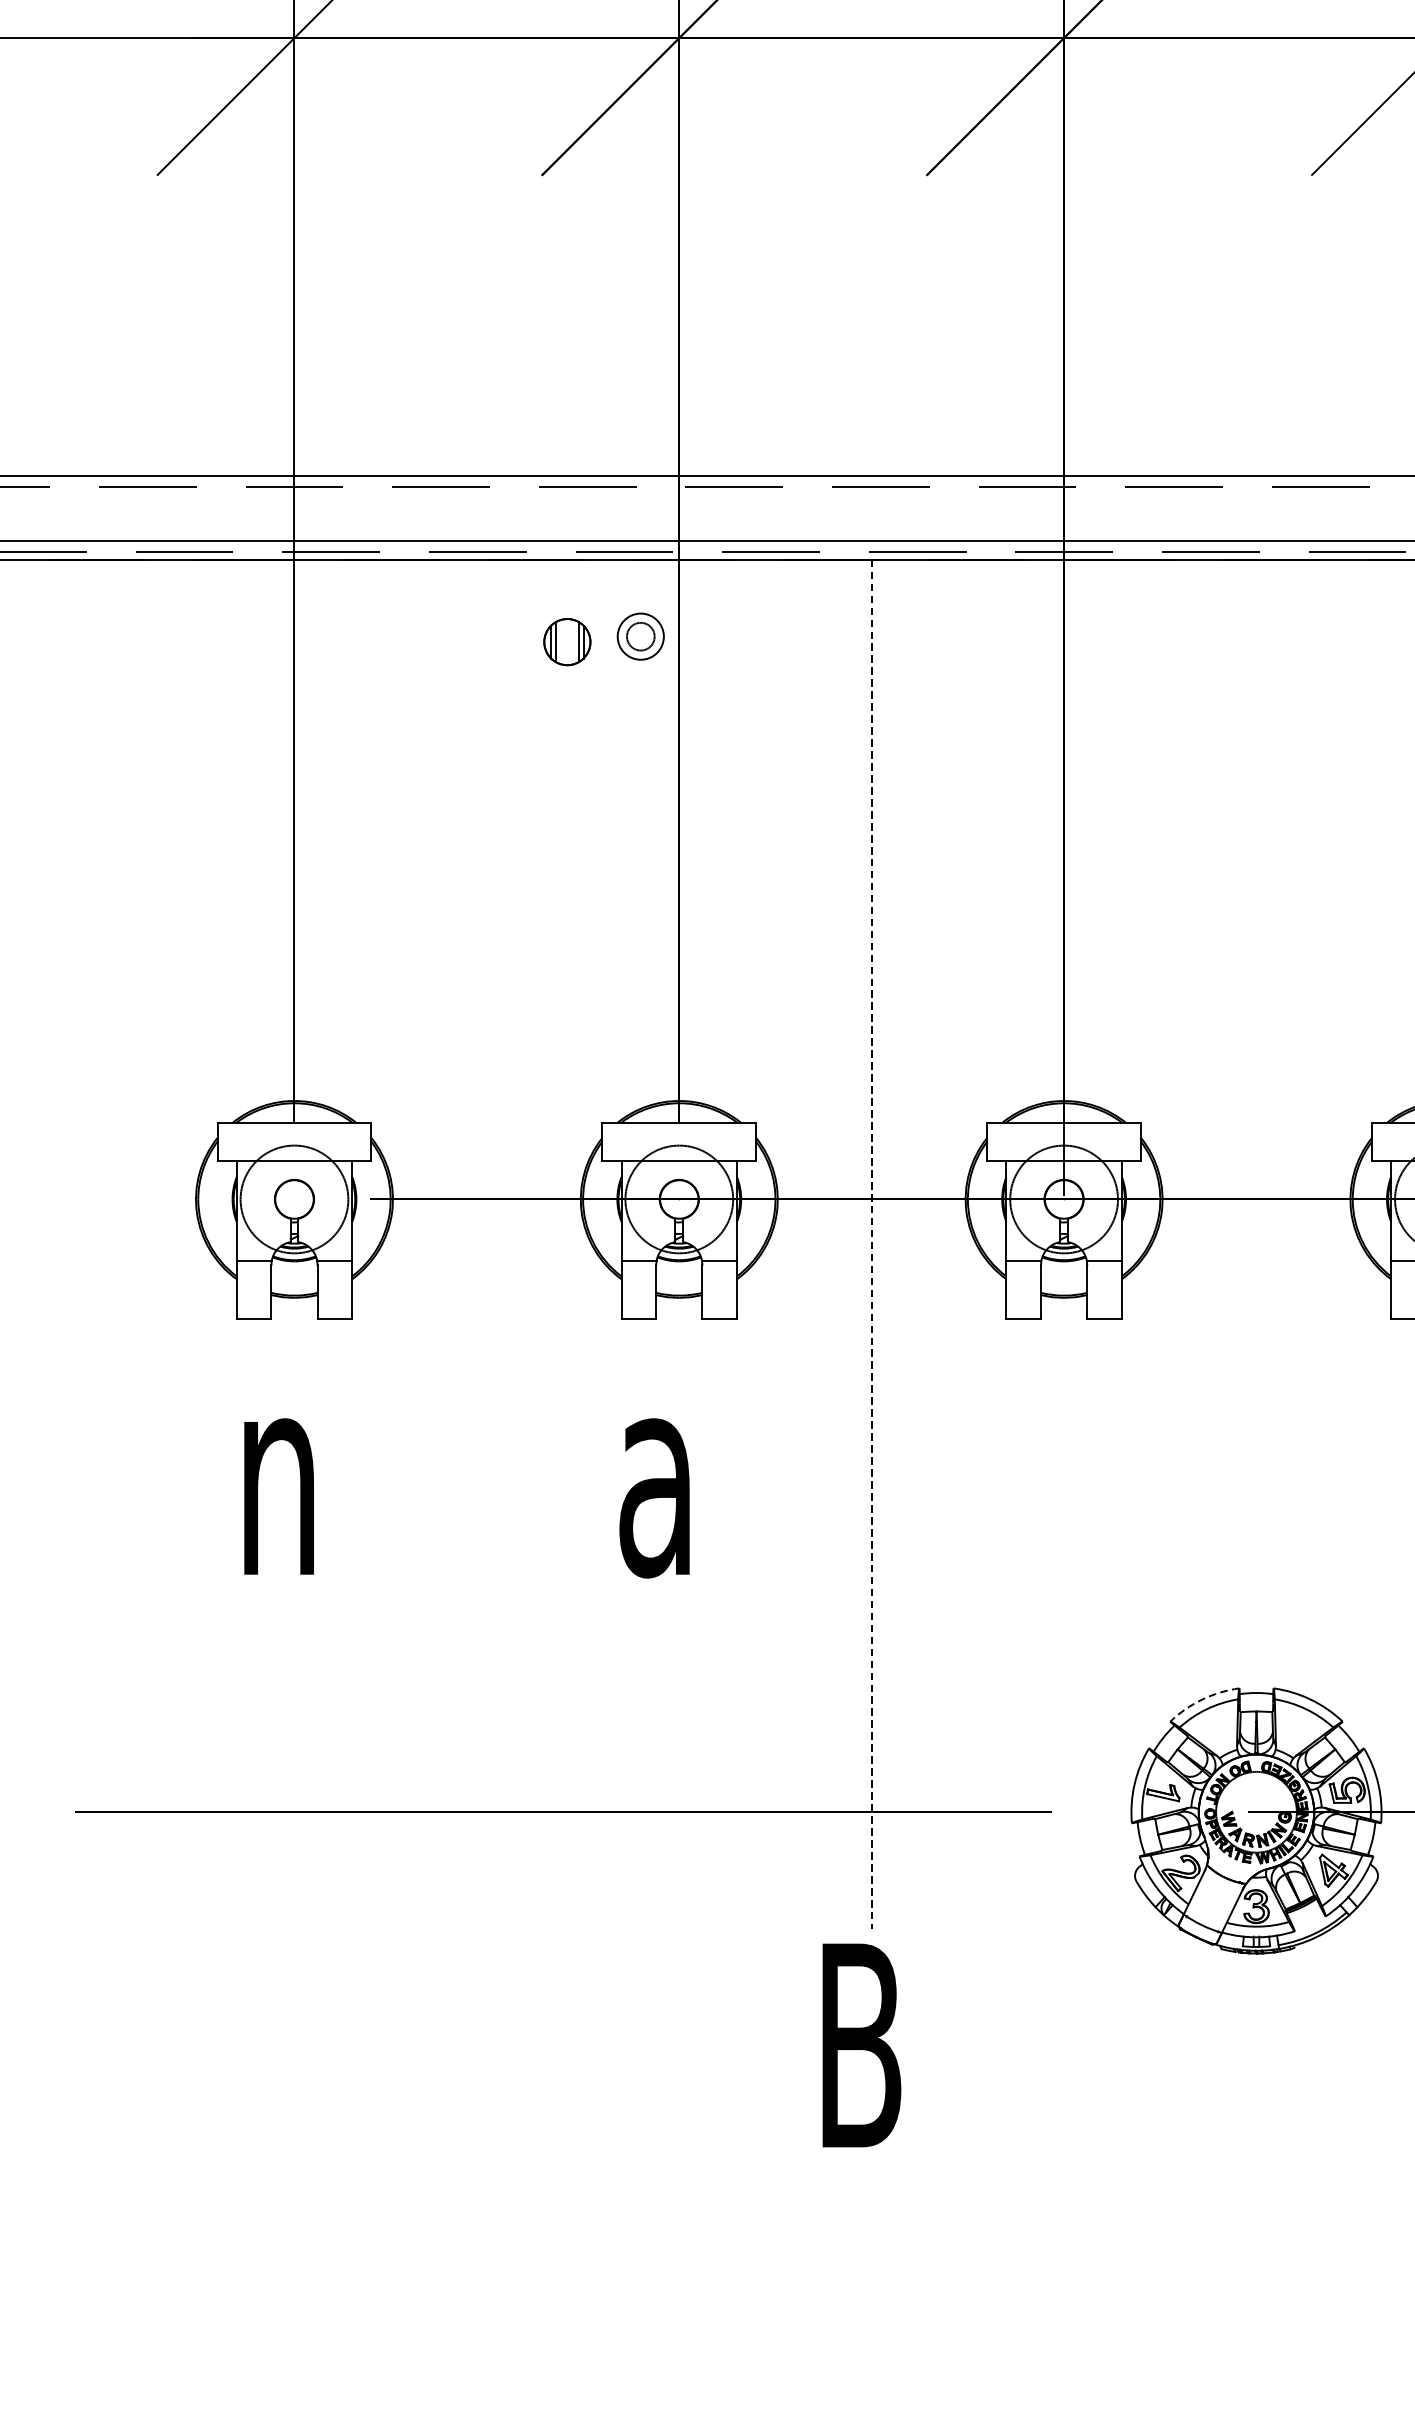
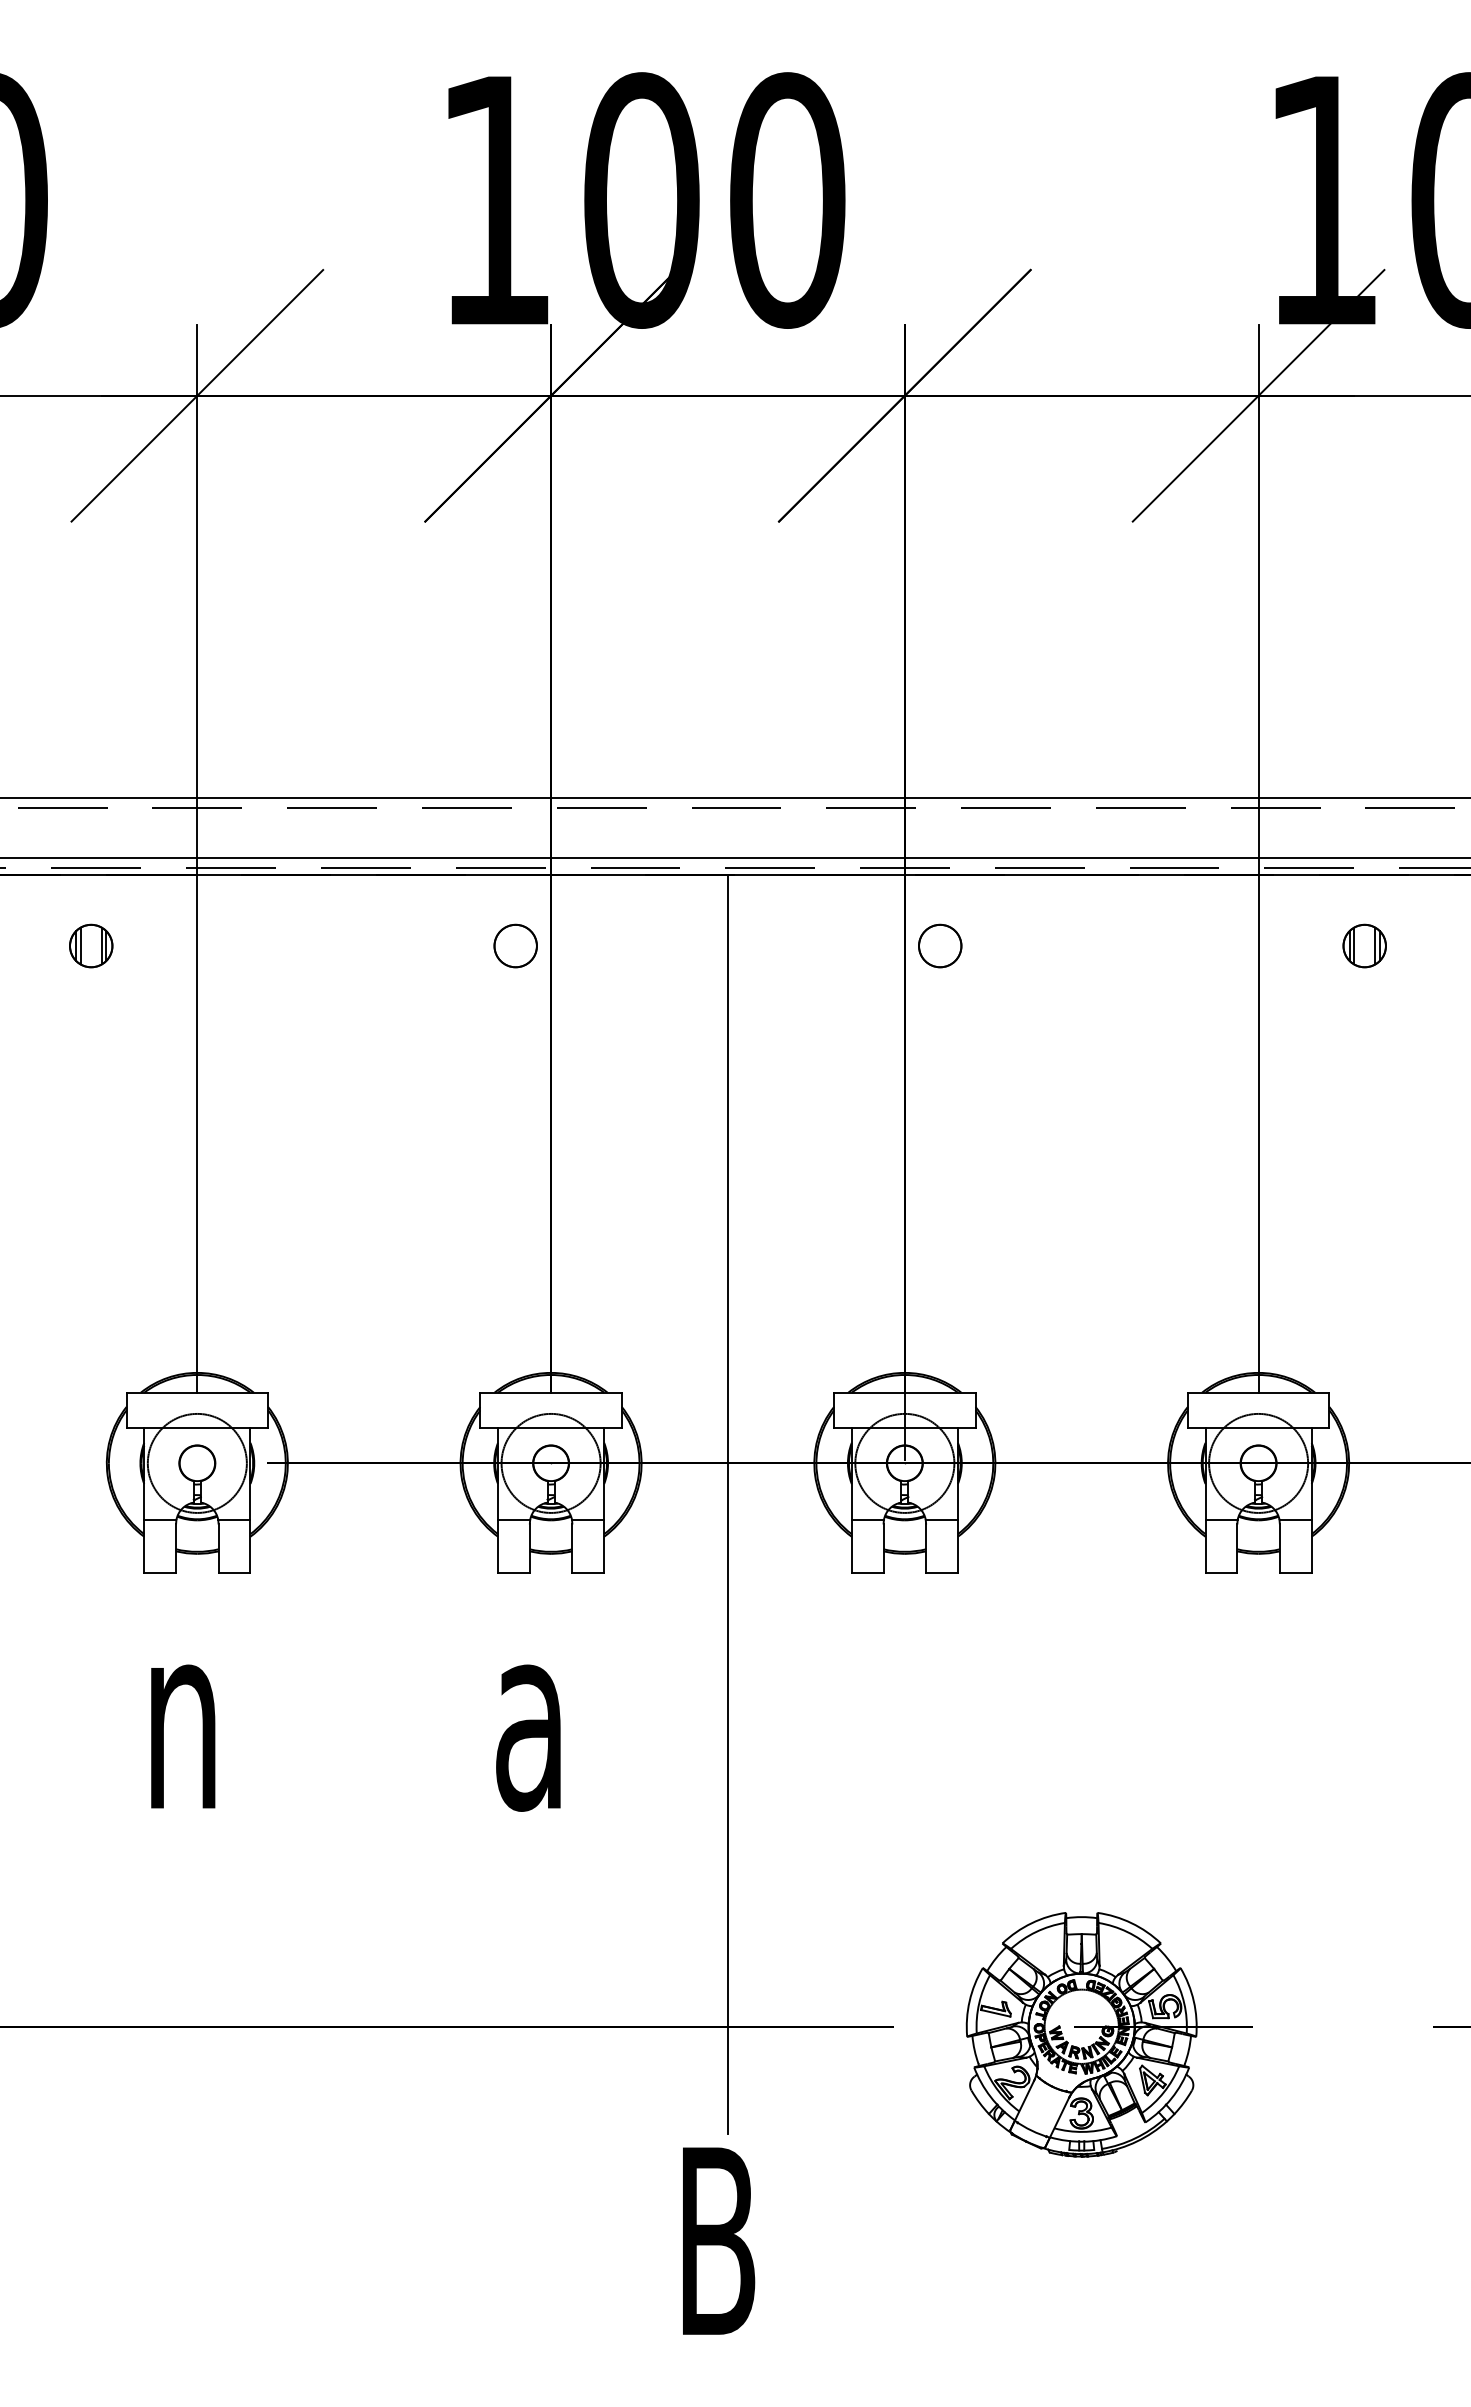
circle: (640, 636) -> (515, 945), size x1.67
part: (1102, 636) -> (940, 945), added
part: (567, 641) -> (91, 945), moved
line: (871, 1245) -> (727, 1505), dashed -> solid
arc: (1201, 1699) -> (1031, 1923), dashed -> solid

